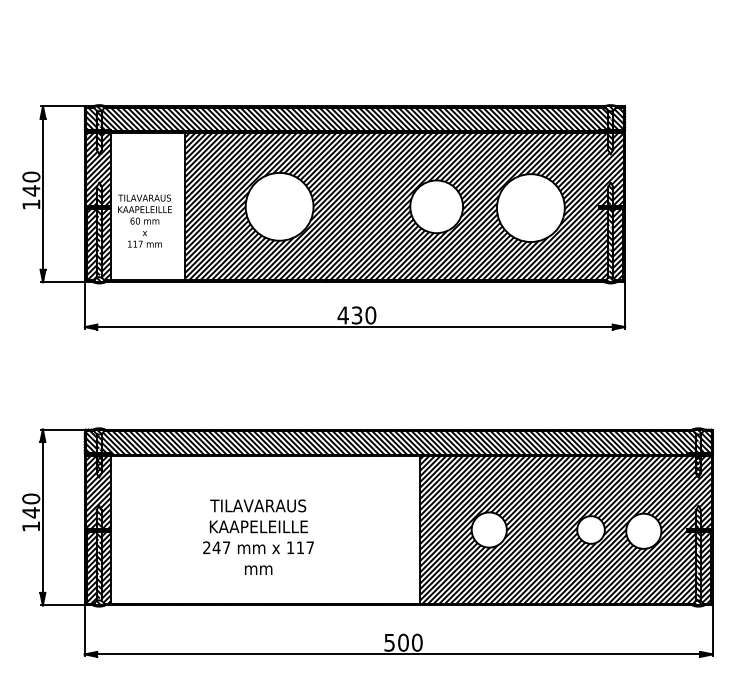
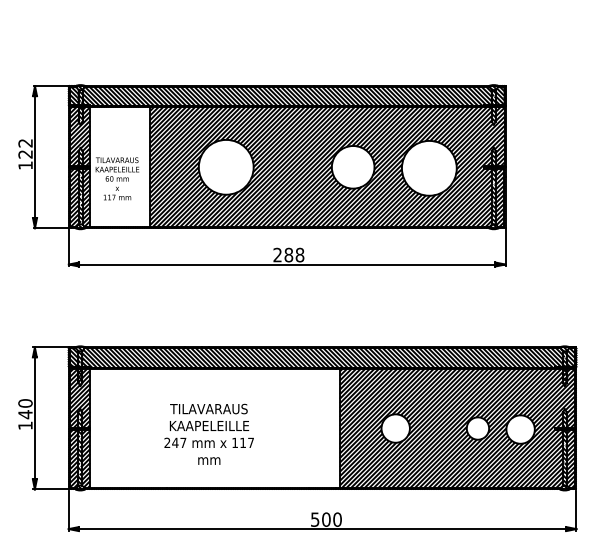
text: (31, 183) -> (25, 148), 140 -> 122
text: (356, 315) -> (288, 255), 430 -> 288

